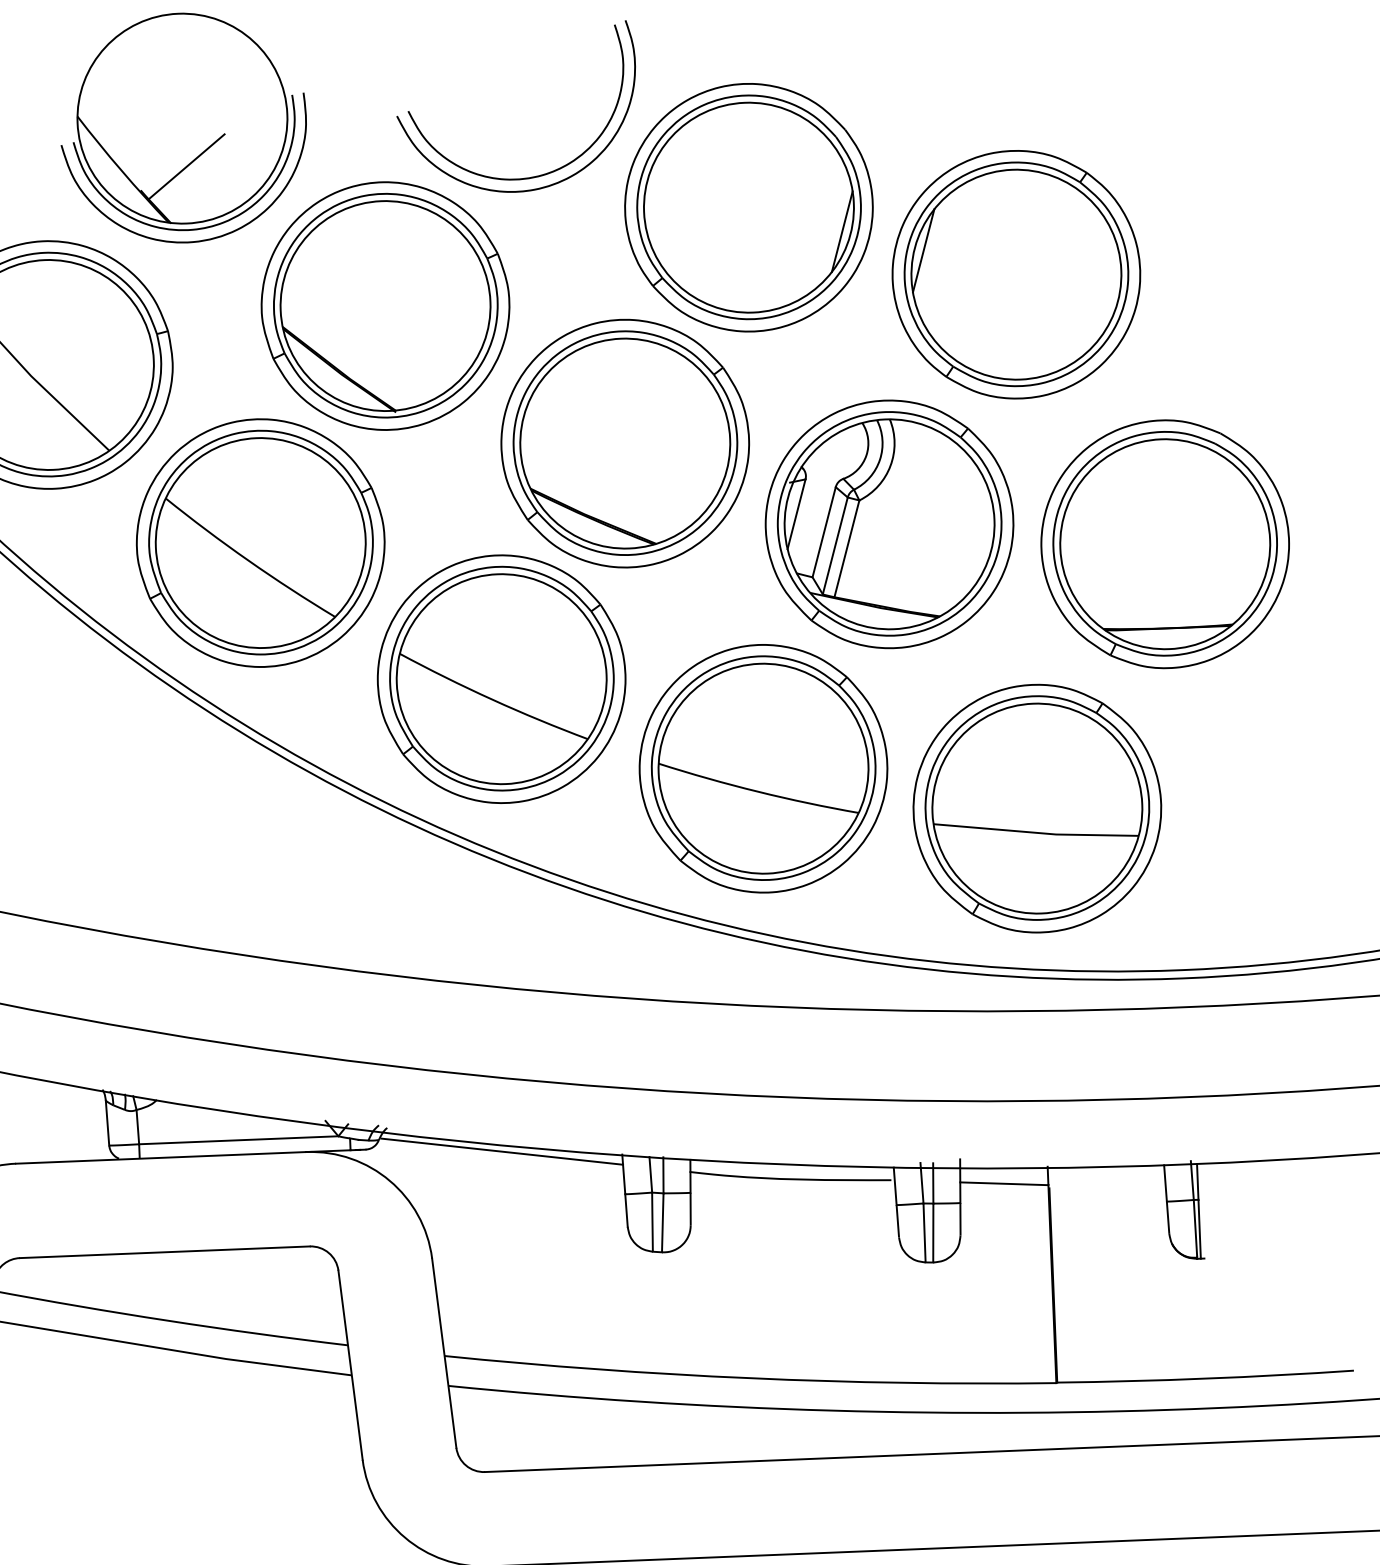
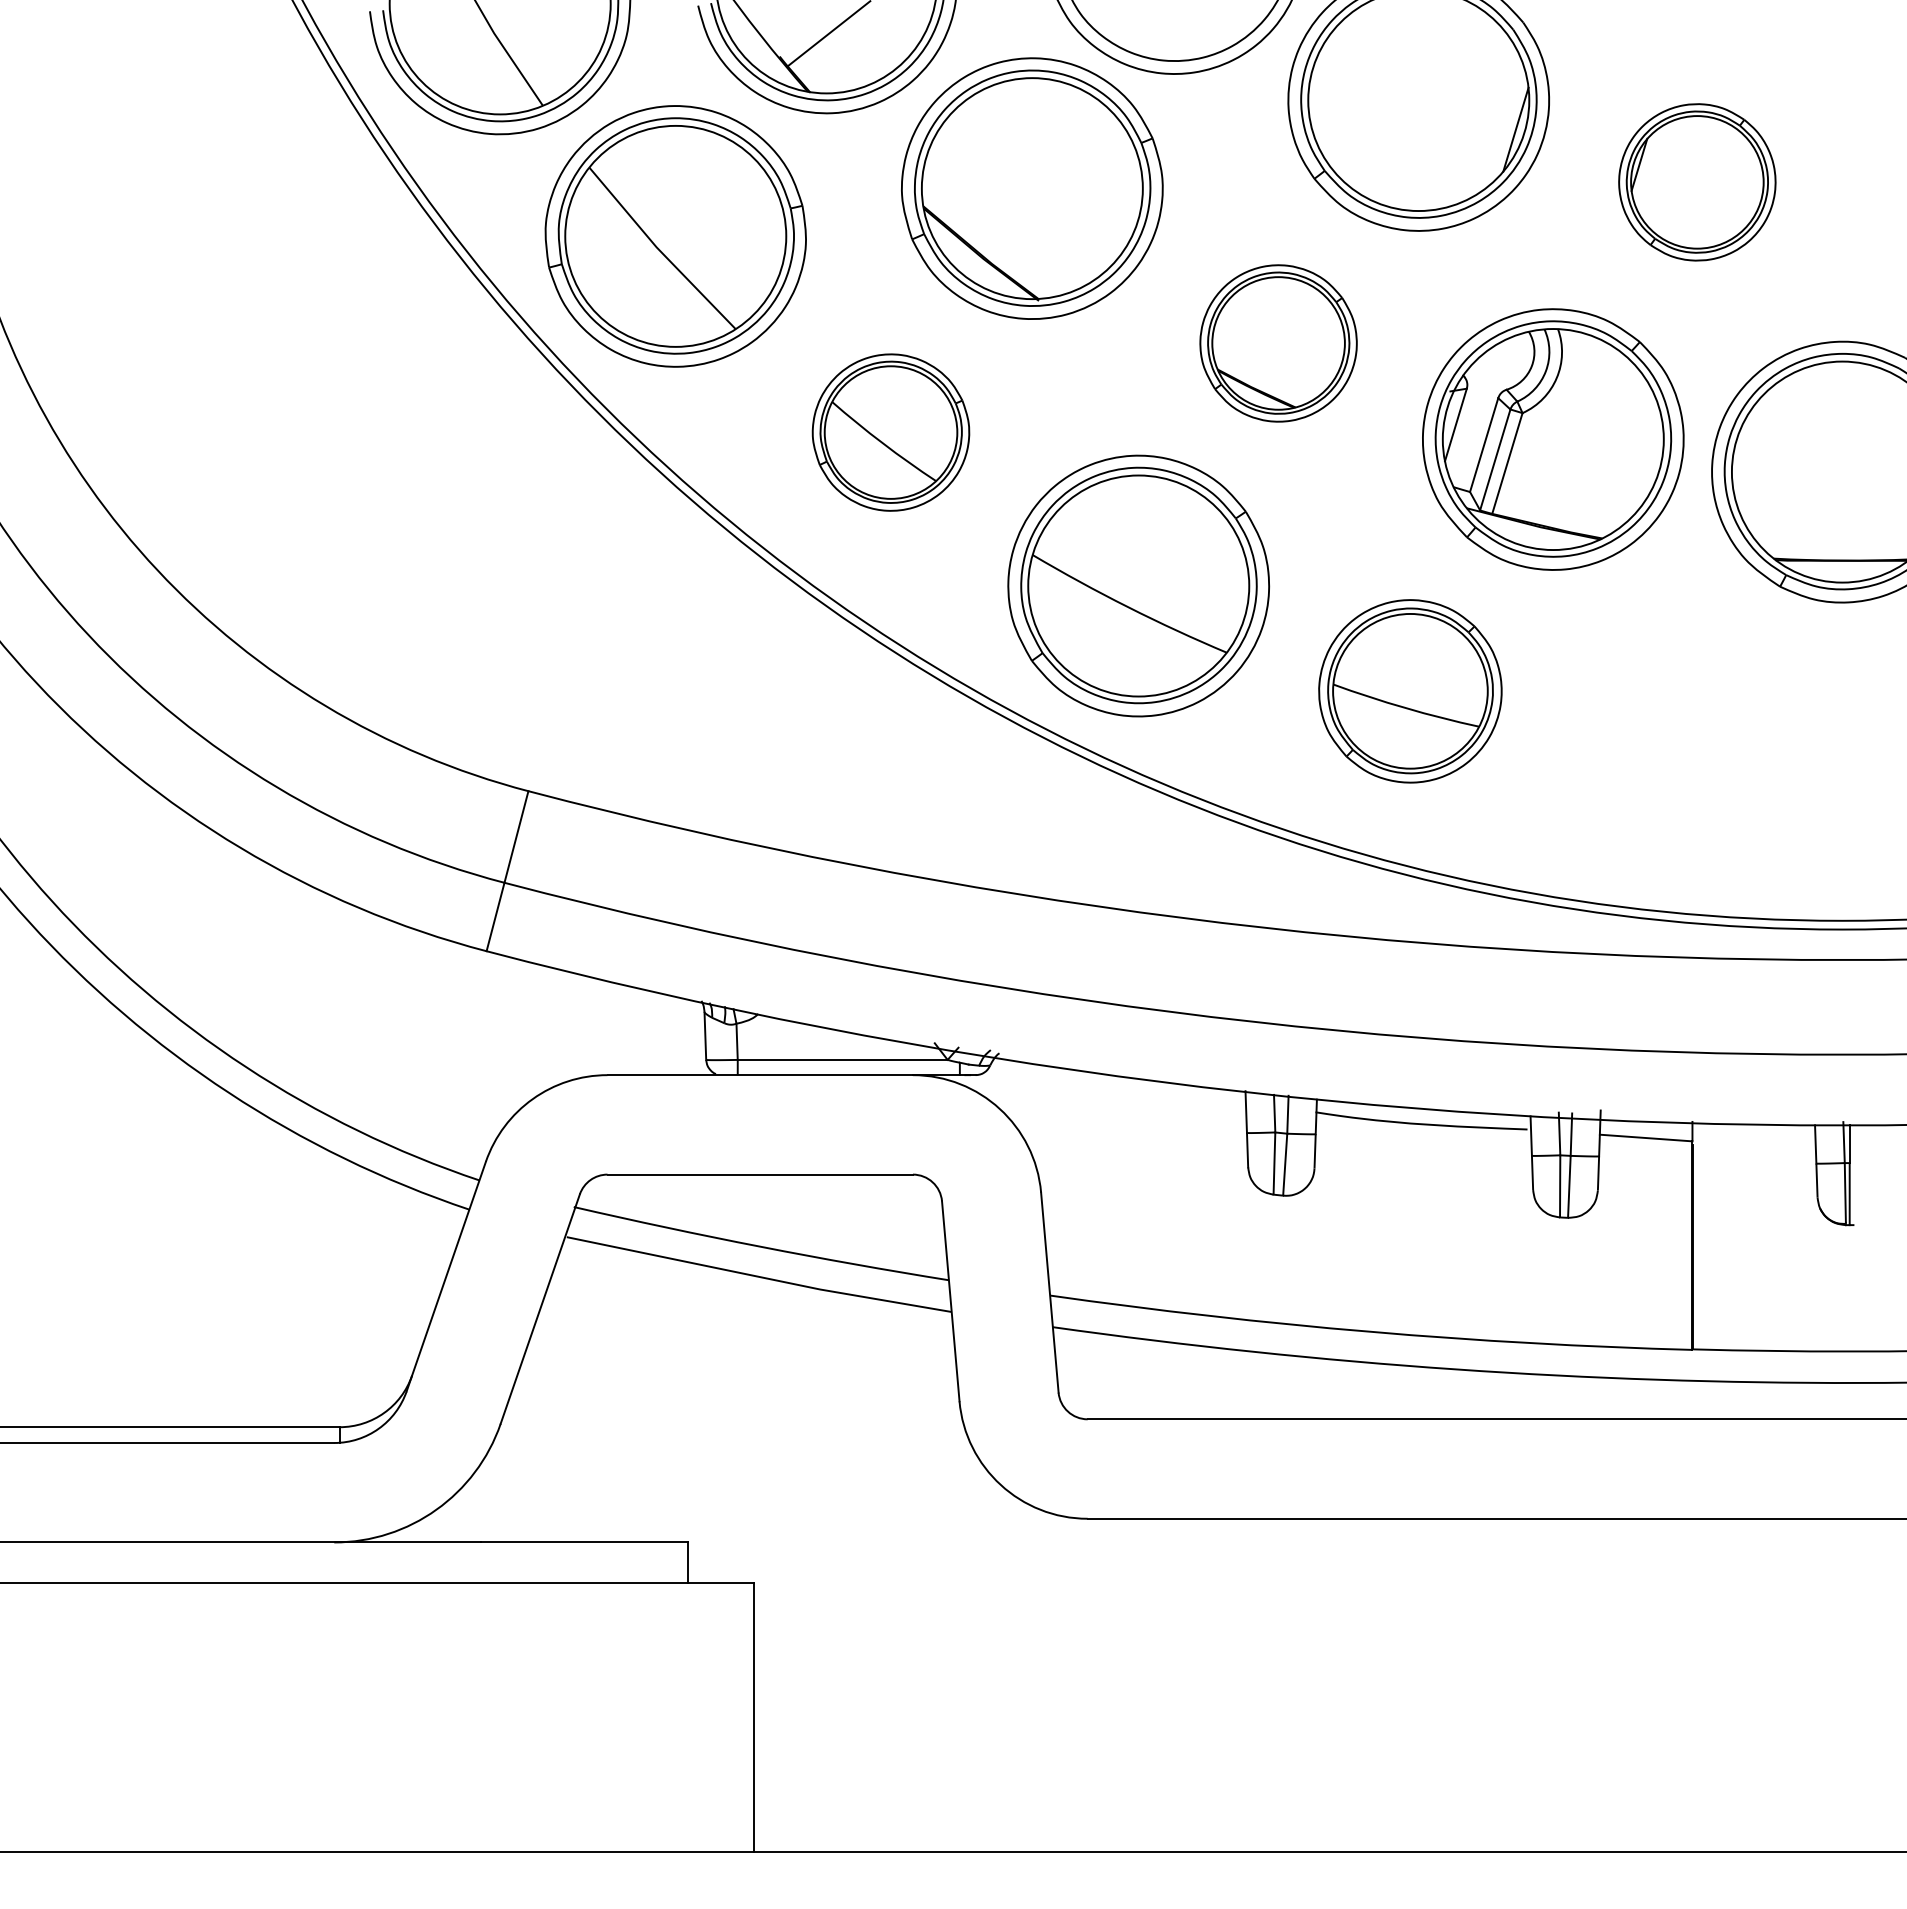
part: (1016, 274) -> (1697, 182), size x0.6
part: (625, 443) -> (1278, 343), size x0.6
part: (260, 542) -> (890, 432), size x0.6
part: (763, 768) -> (1410, 691), size x0.7
part: (1037, 808) -> (1696, 744), removed
line: (501, 1151) -> (1118, 1082), removed

